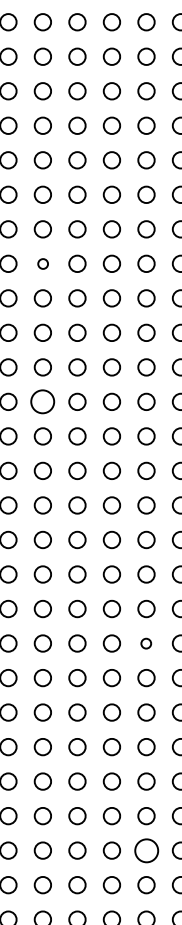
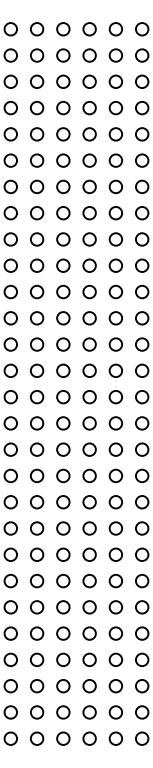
circle: (43, 264) -> (37, 213), size x1.67
circle: (43, 402) -> (37, 318), size x0.71
circle: (145, 643) -> (115, 502), size x1.67
circle: (145, 850) -> (115, 659), size x0.71

